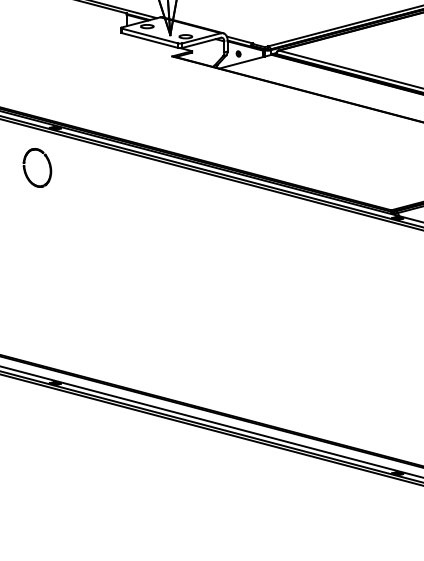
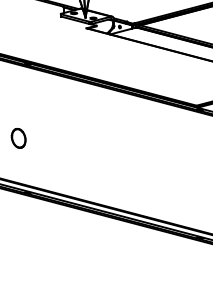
part: (36, 166) -> (18, 137), moved

